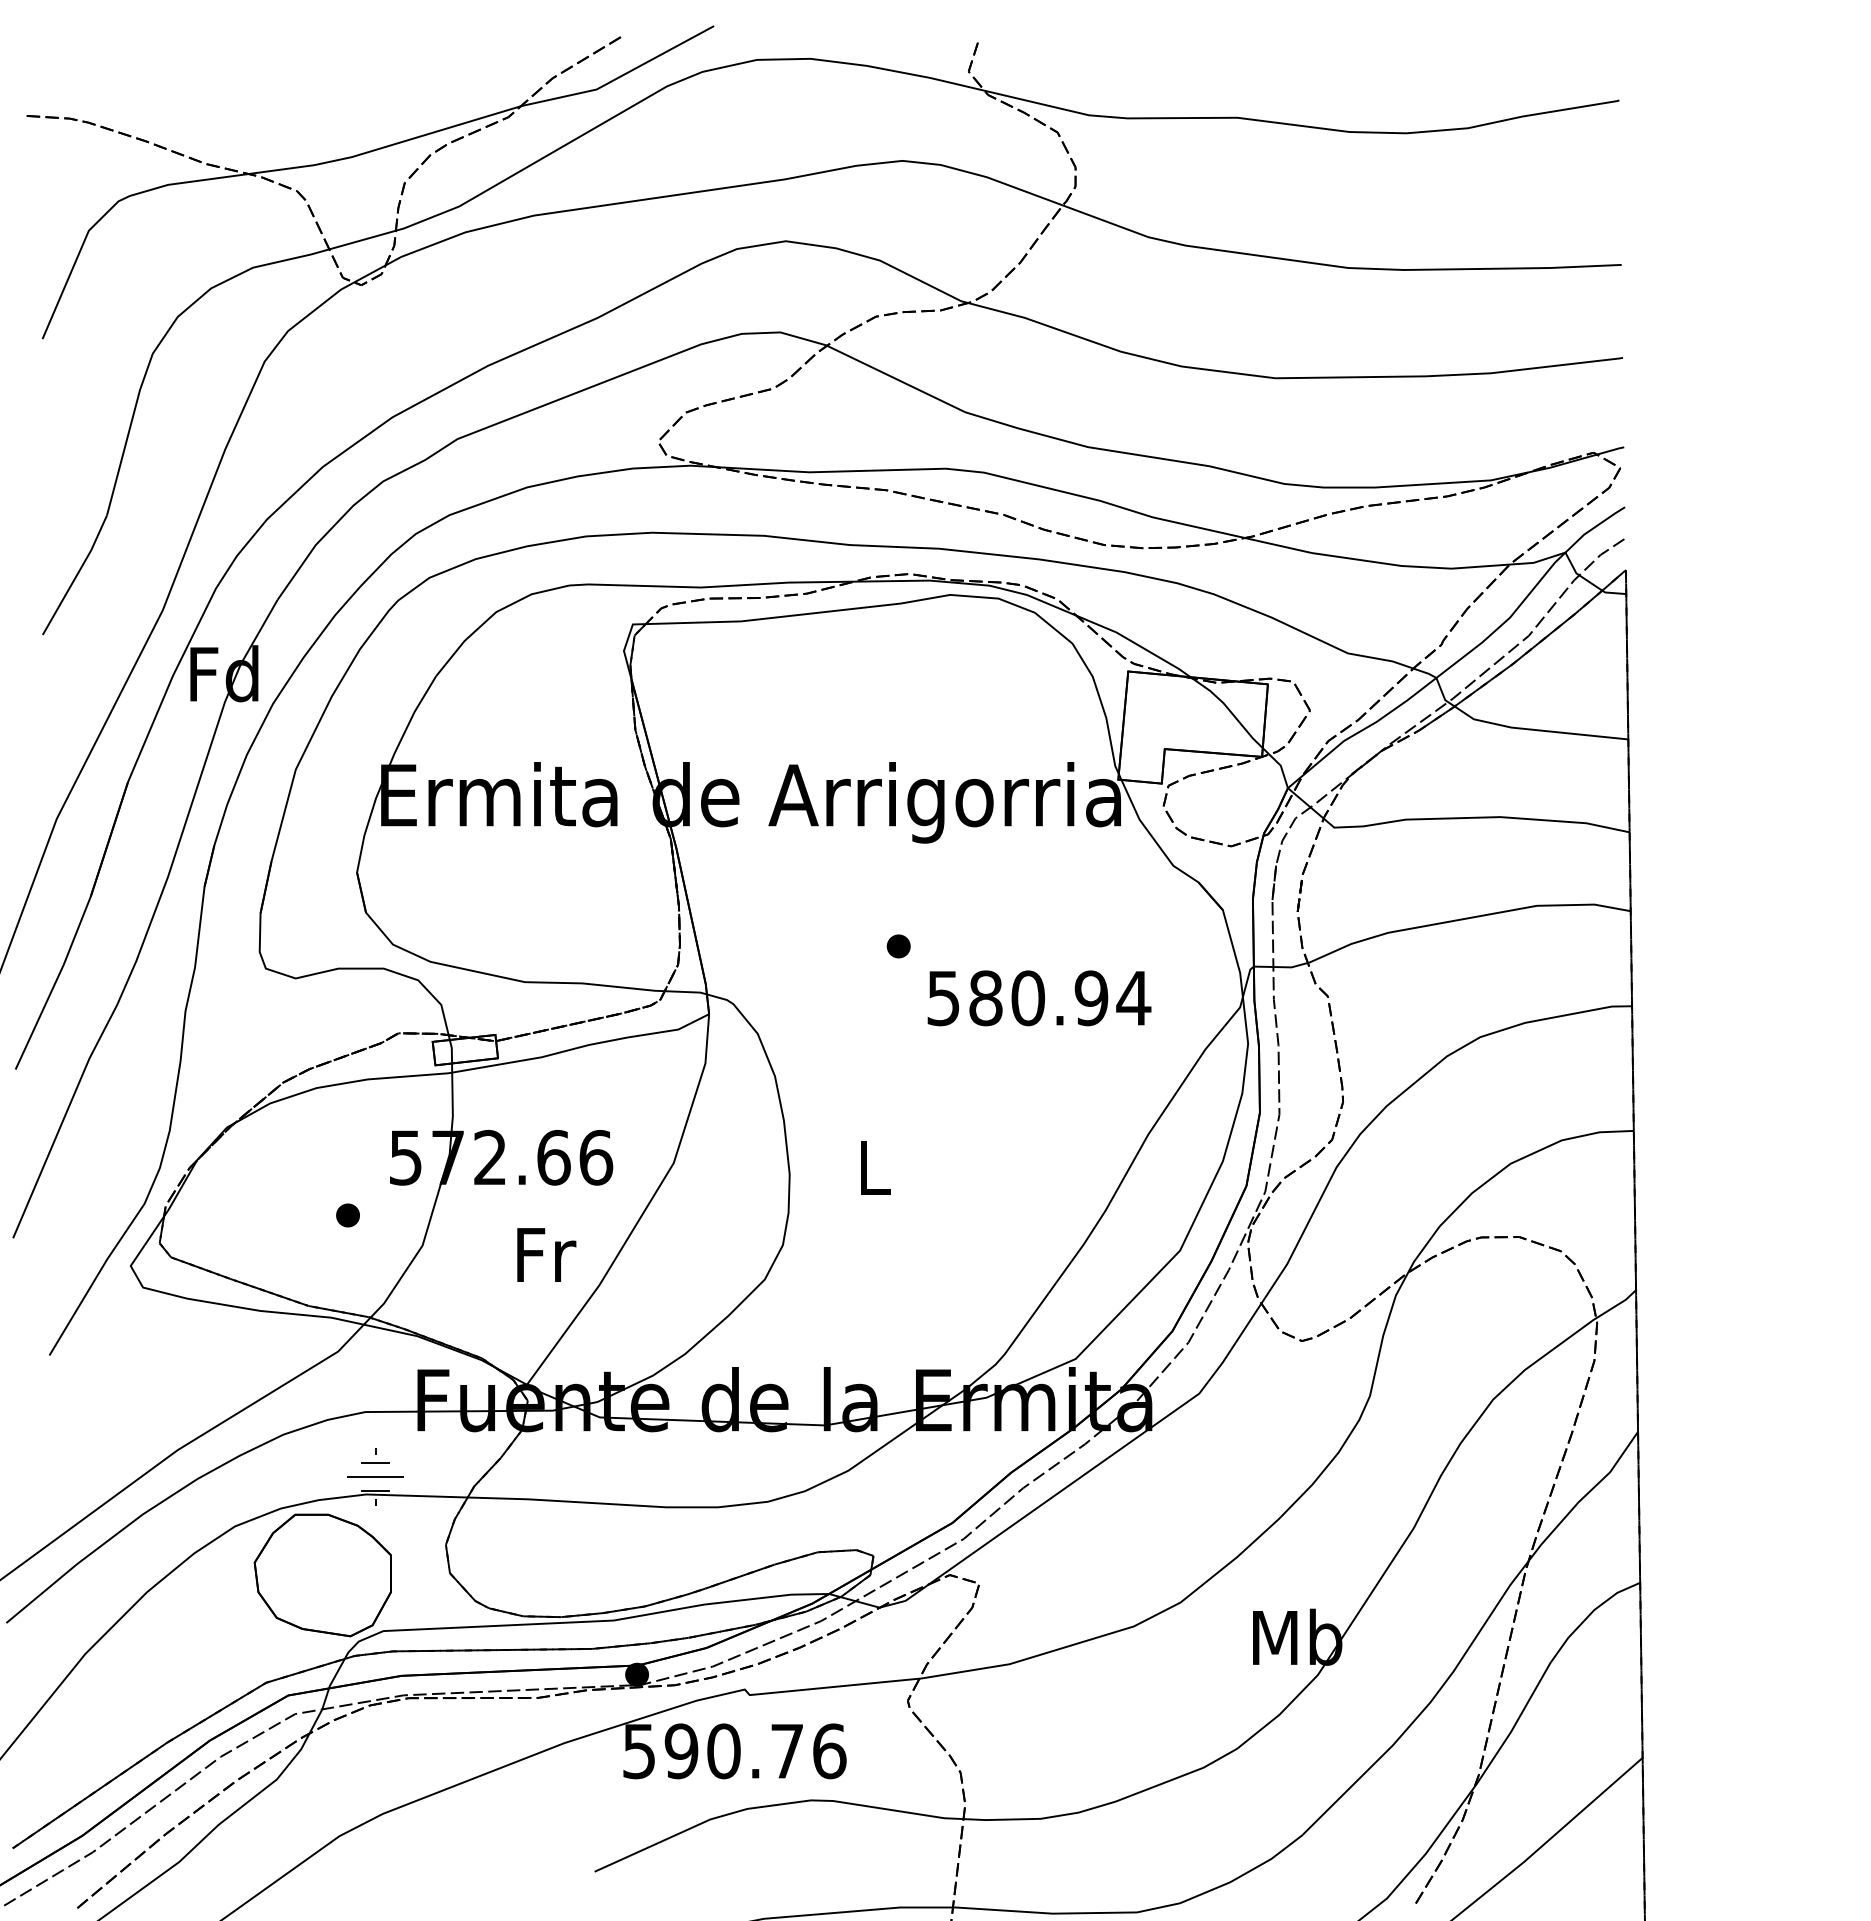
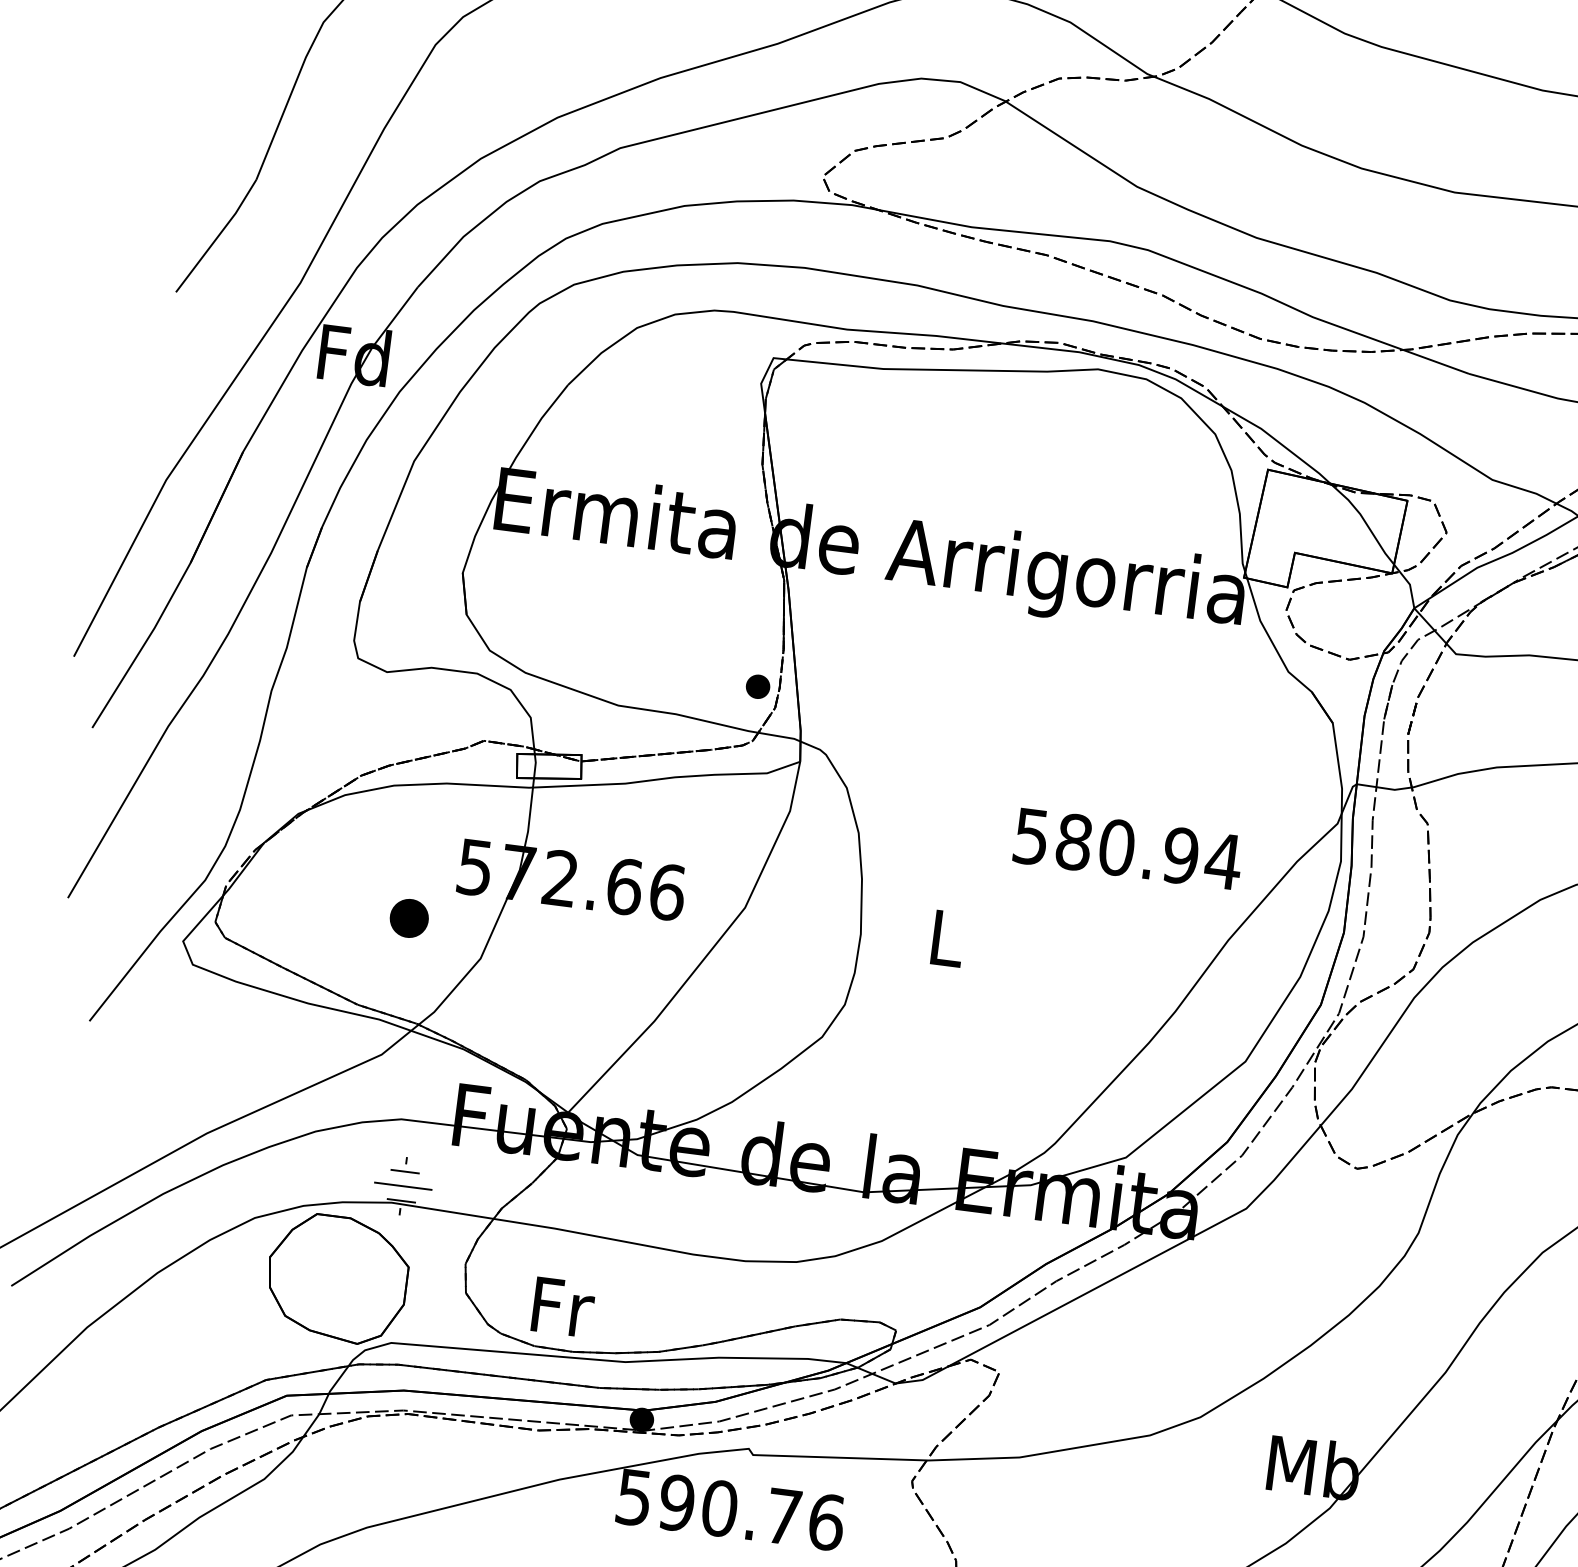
part: (898, 946) -> (757, 686), moved
text: (1039, 998) -> (1128, 849), moved
part: (347, 1215) -> (408, 918), size x1.6
text: (546, 1254) -> (563, 1306), moved

